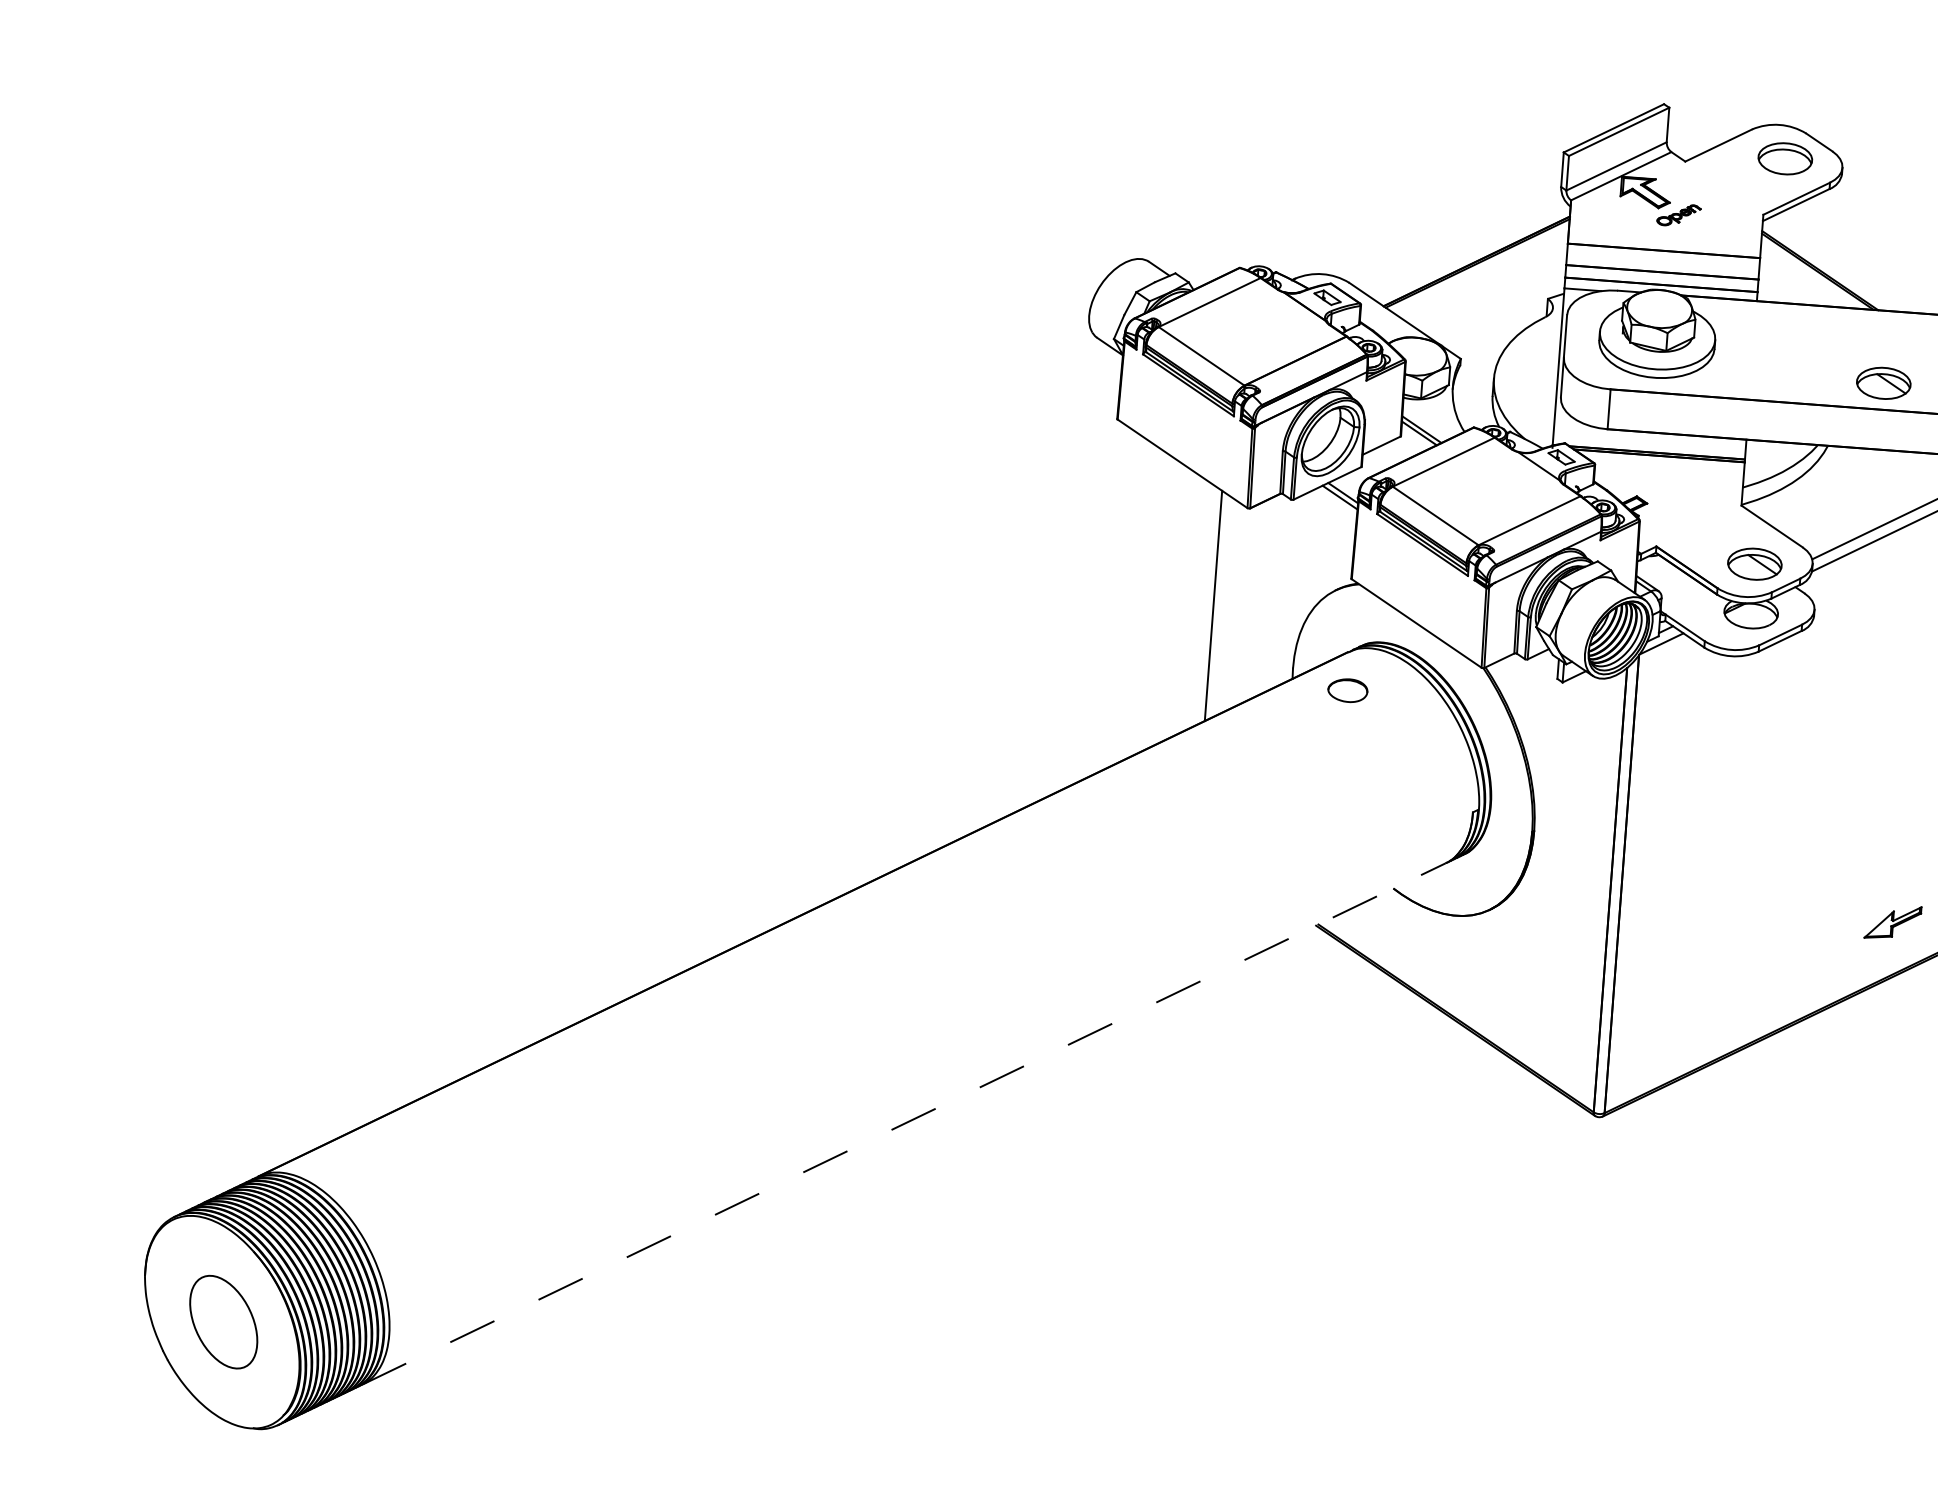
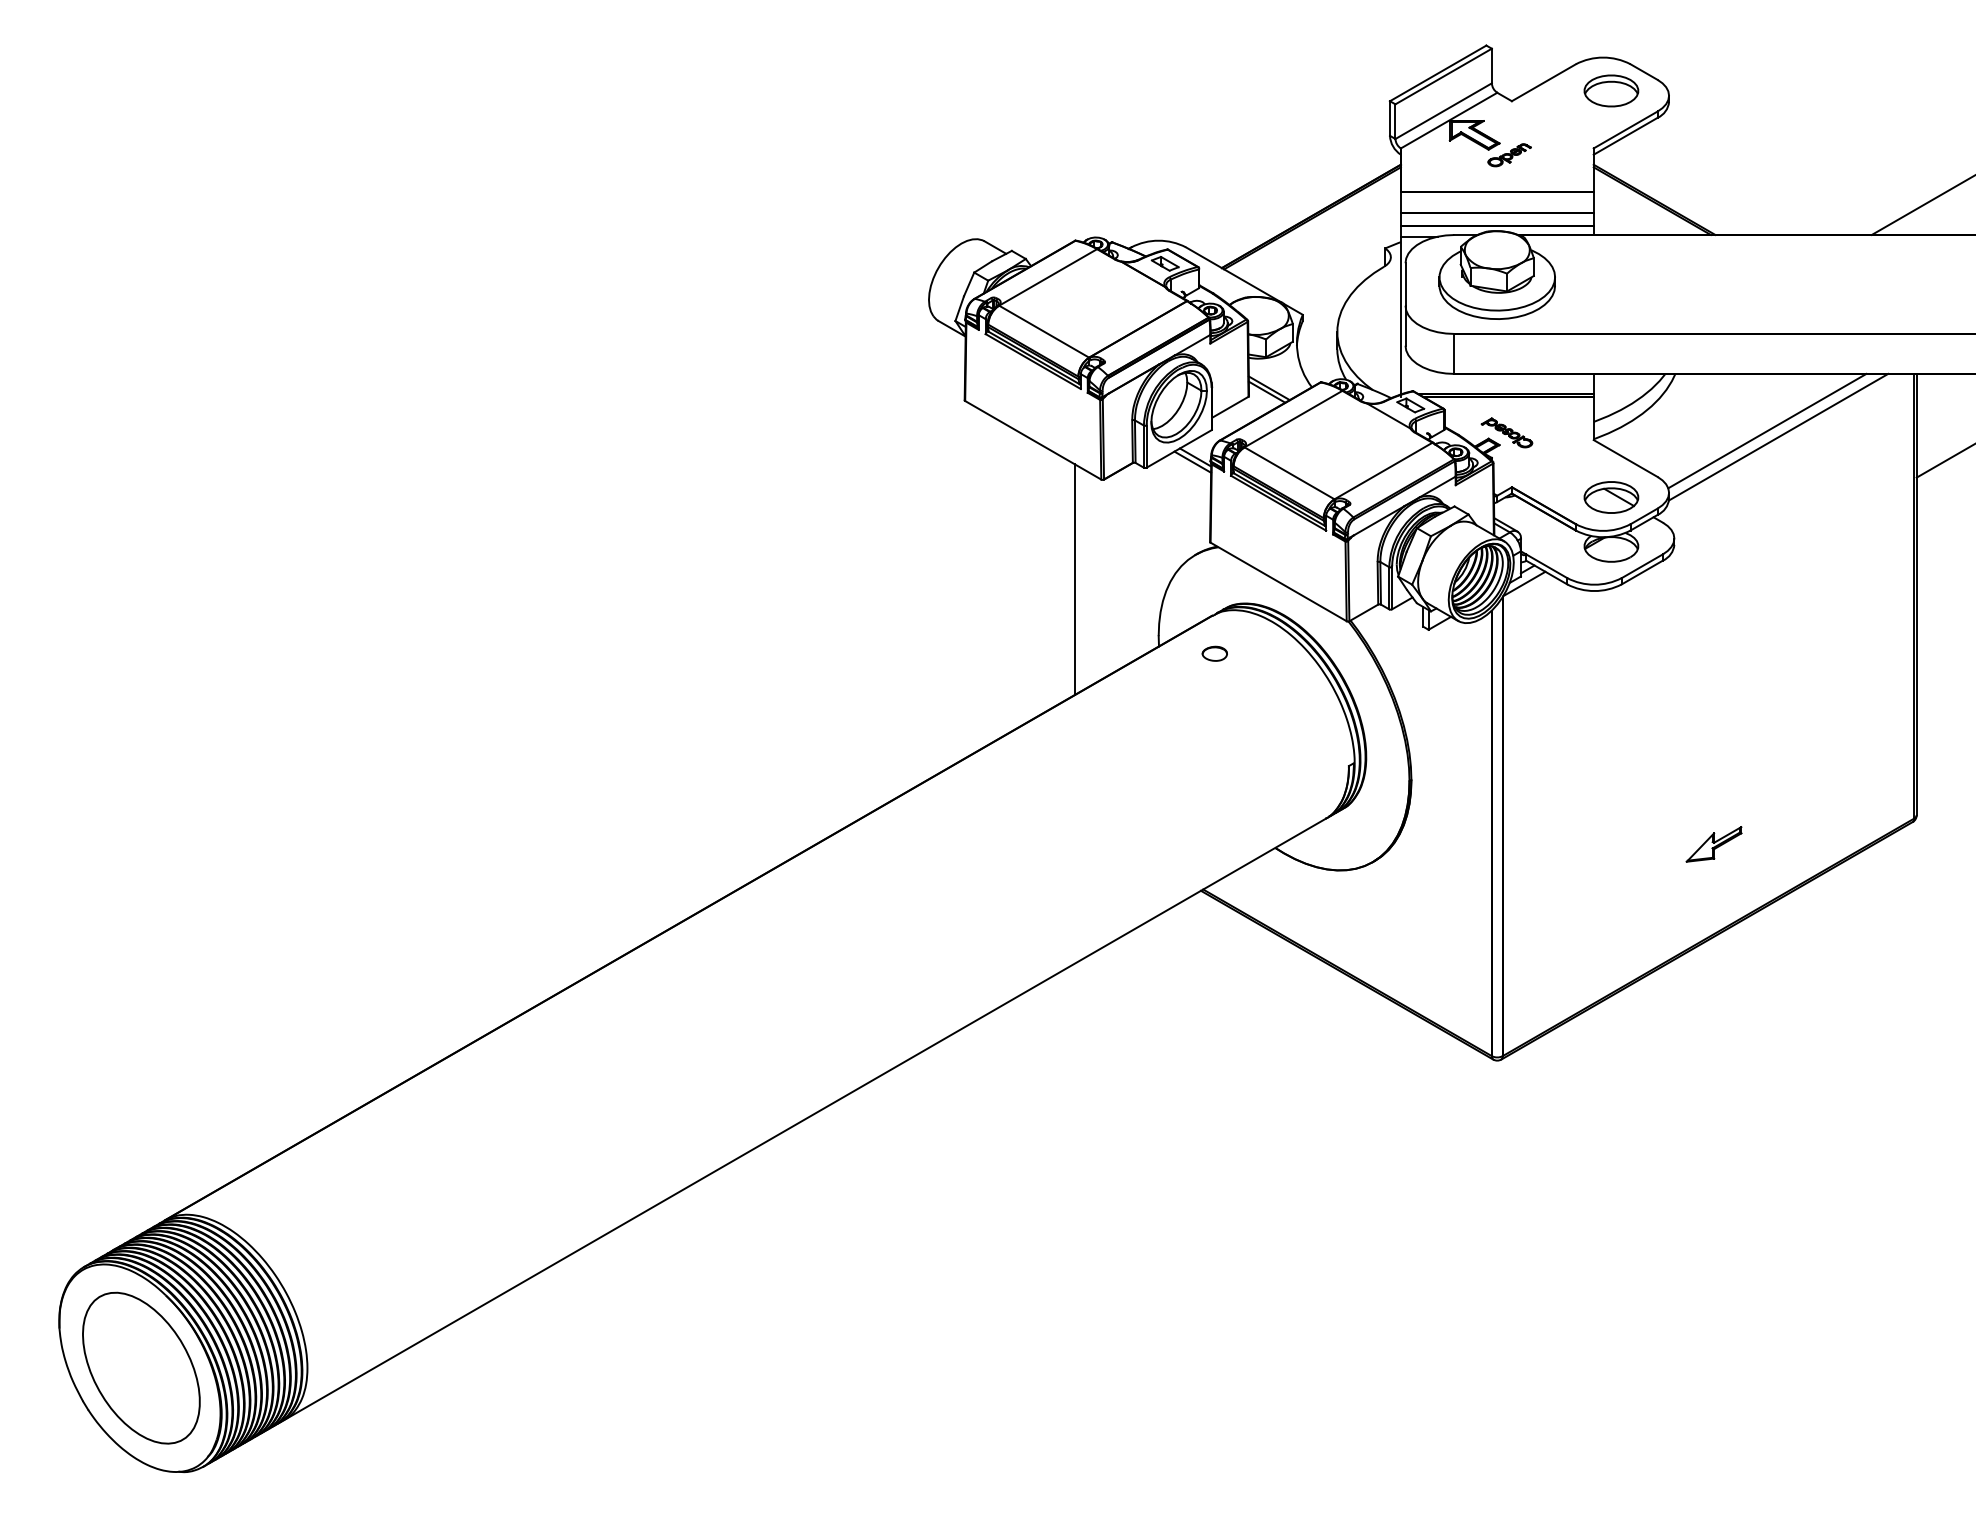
part: (1883, 383) -> (1726, 307), removed
part: (1655, 491) -> (1506, 432), added
part: (1347, 690) -> (1214, 653), size x0.62
part: (1892, 922) -> (1713, 844), moved
line: (904, 1124) -> (805, 1119), dashed -> solid
part: (223, 1321) -> (141, 1367), size x1.67

